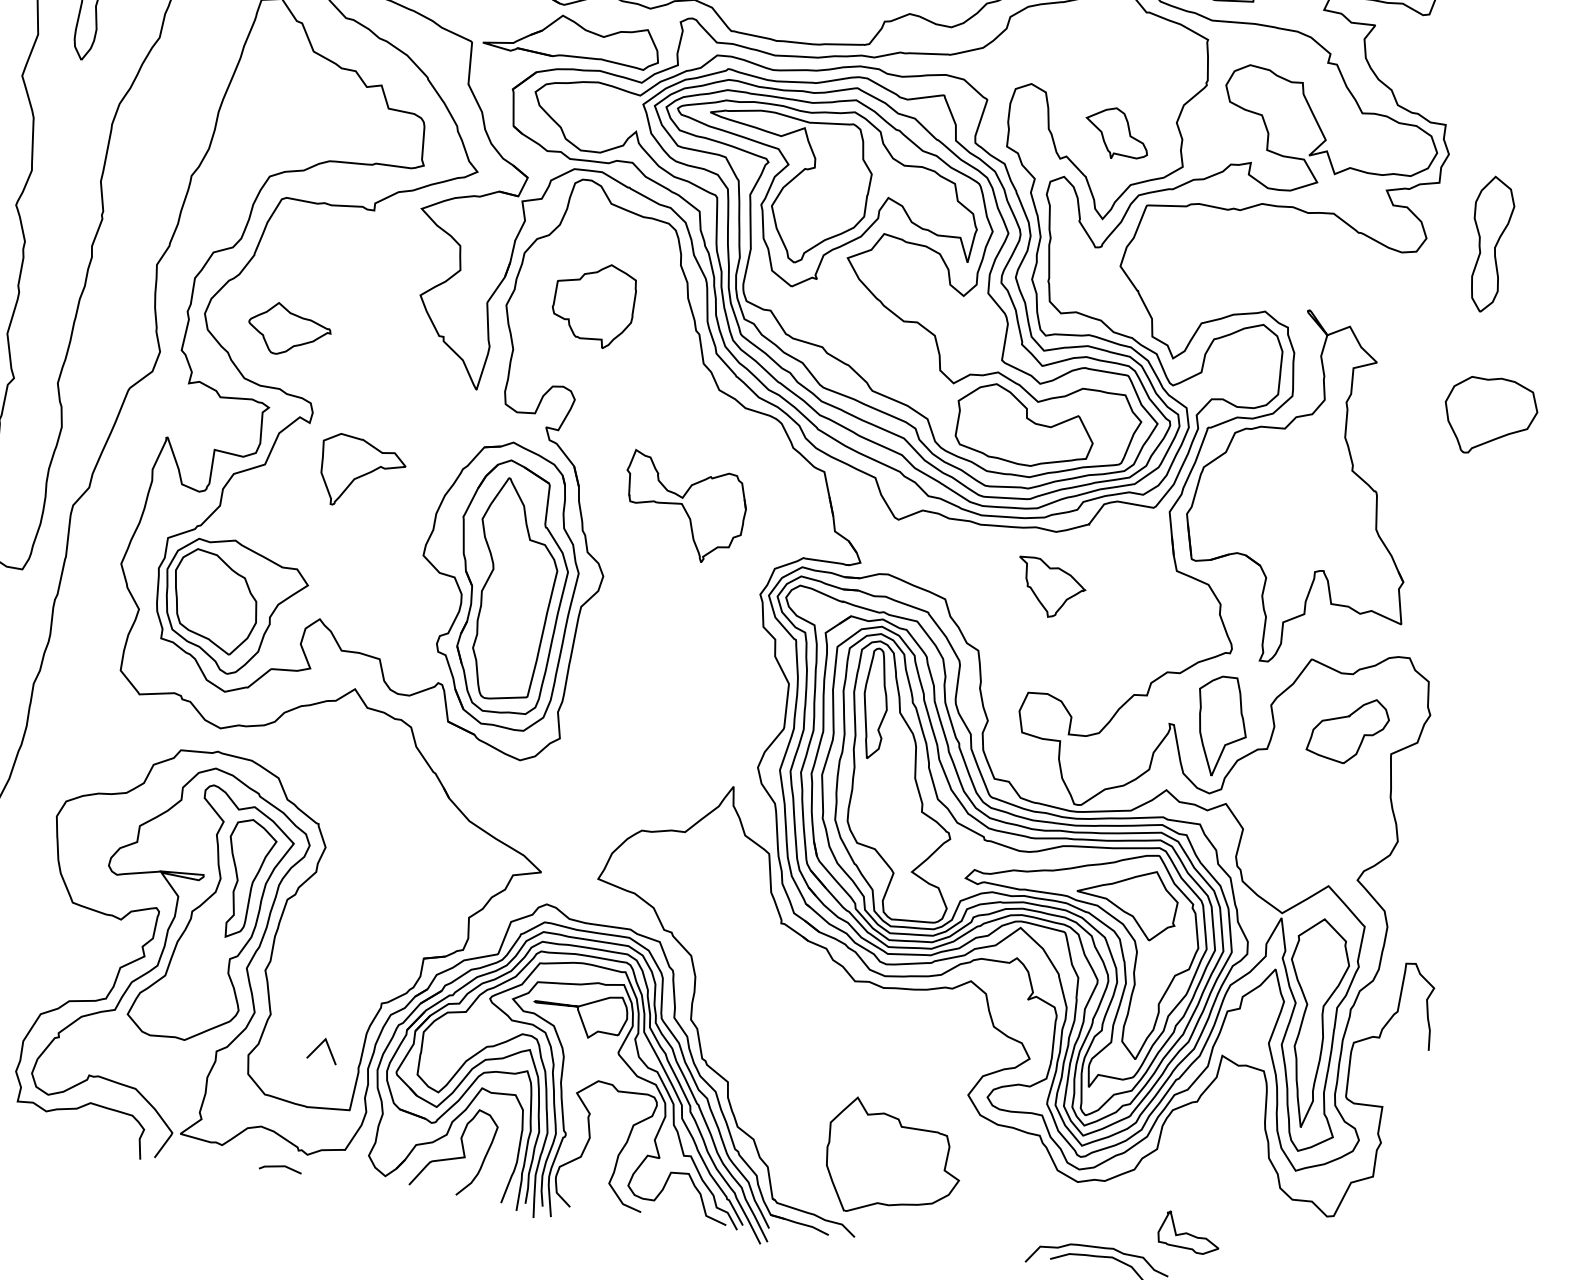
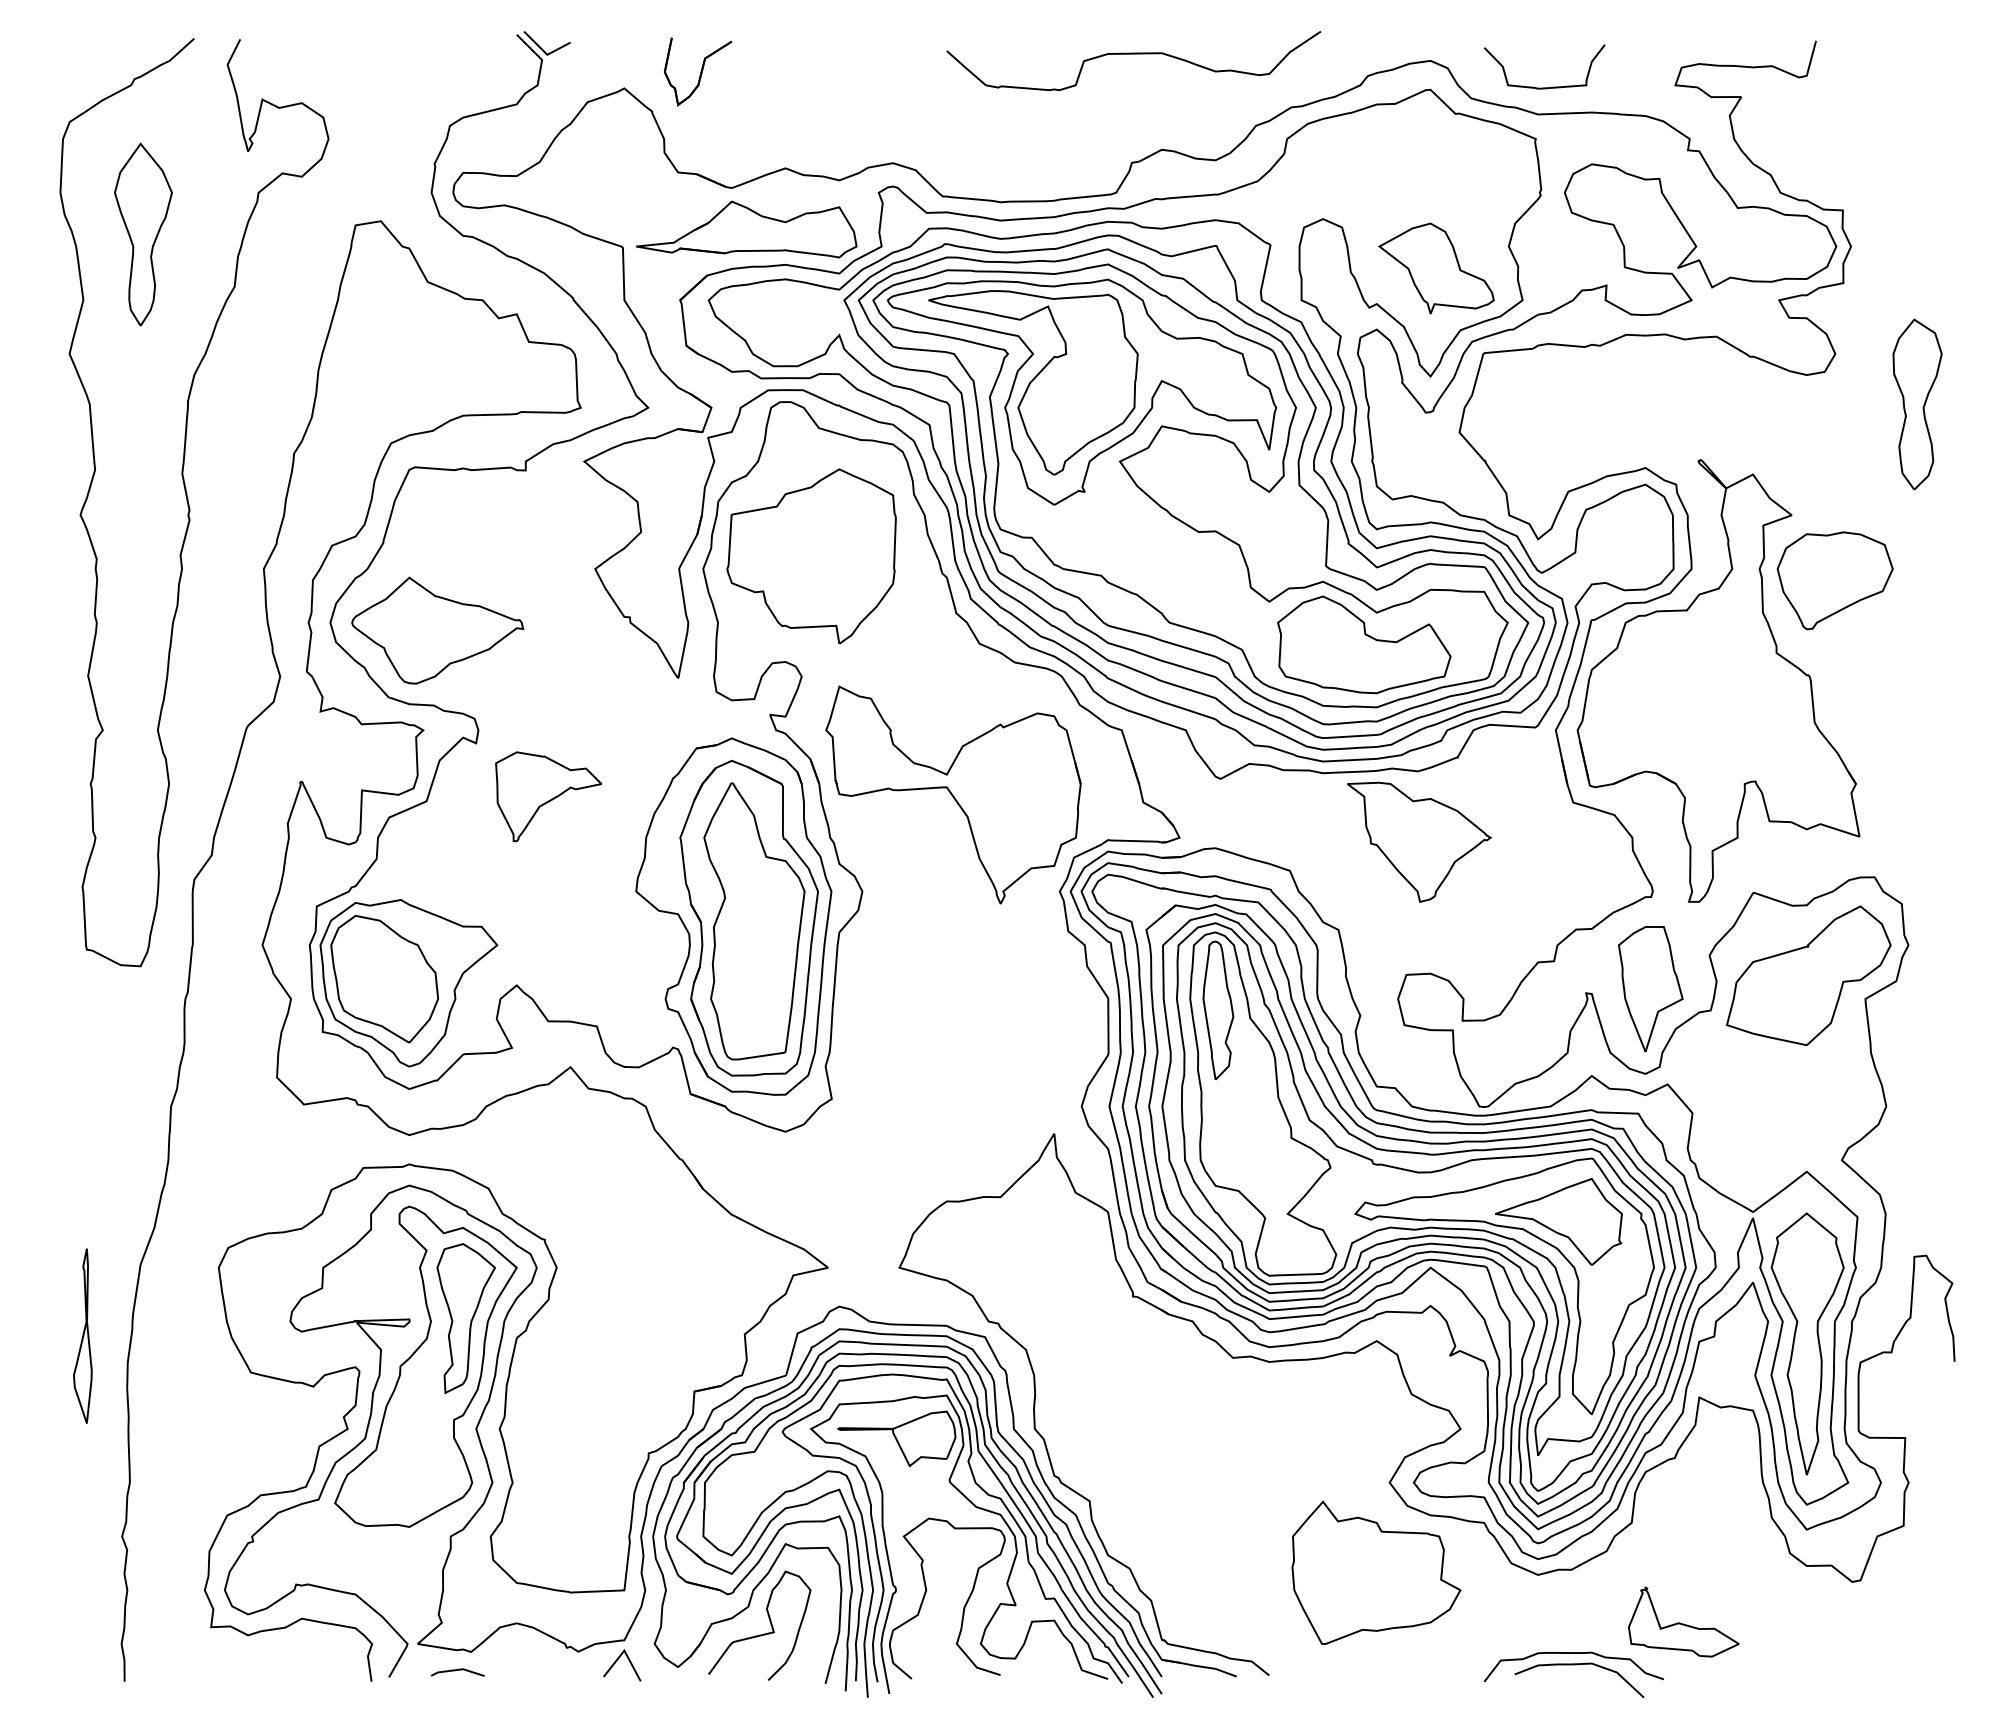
part: (1117, 133) -> (1436, 268), size x1.43
part: (1490, 243) -> (1917, 403), moved
part: (593, 305) -> (811, 556), size x1.67
part: (289, 329) -> (437, 630), size x1.67
part: (1489, 416) -> (1834, 580), moved
part: (684, 507) -> (953, 794), size x1.67
part: (1050, 587) -> (1419, 841), size x1.67
part: (1348, 730) -> (1808, 975), size x1.67
line: (319, 1047) -> (617, 1661), moved
part: (893, 1158) -> (1376, 1572), moved
line: (280, 1166) -> (457, 1670), moved
part: (1189, 1232) -> (1683, 1621), size x1.43

